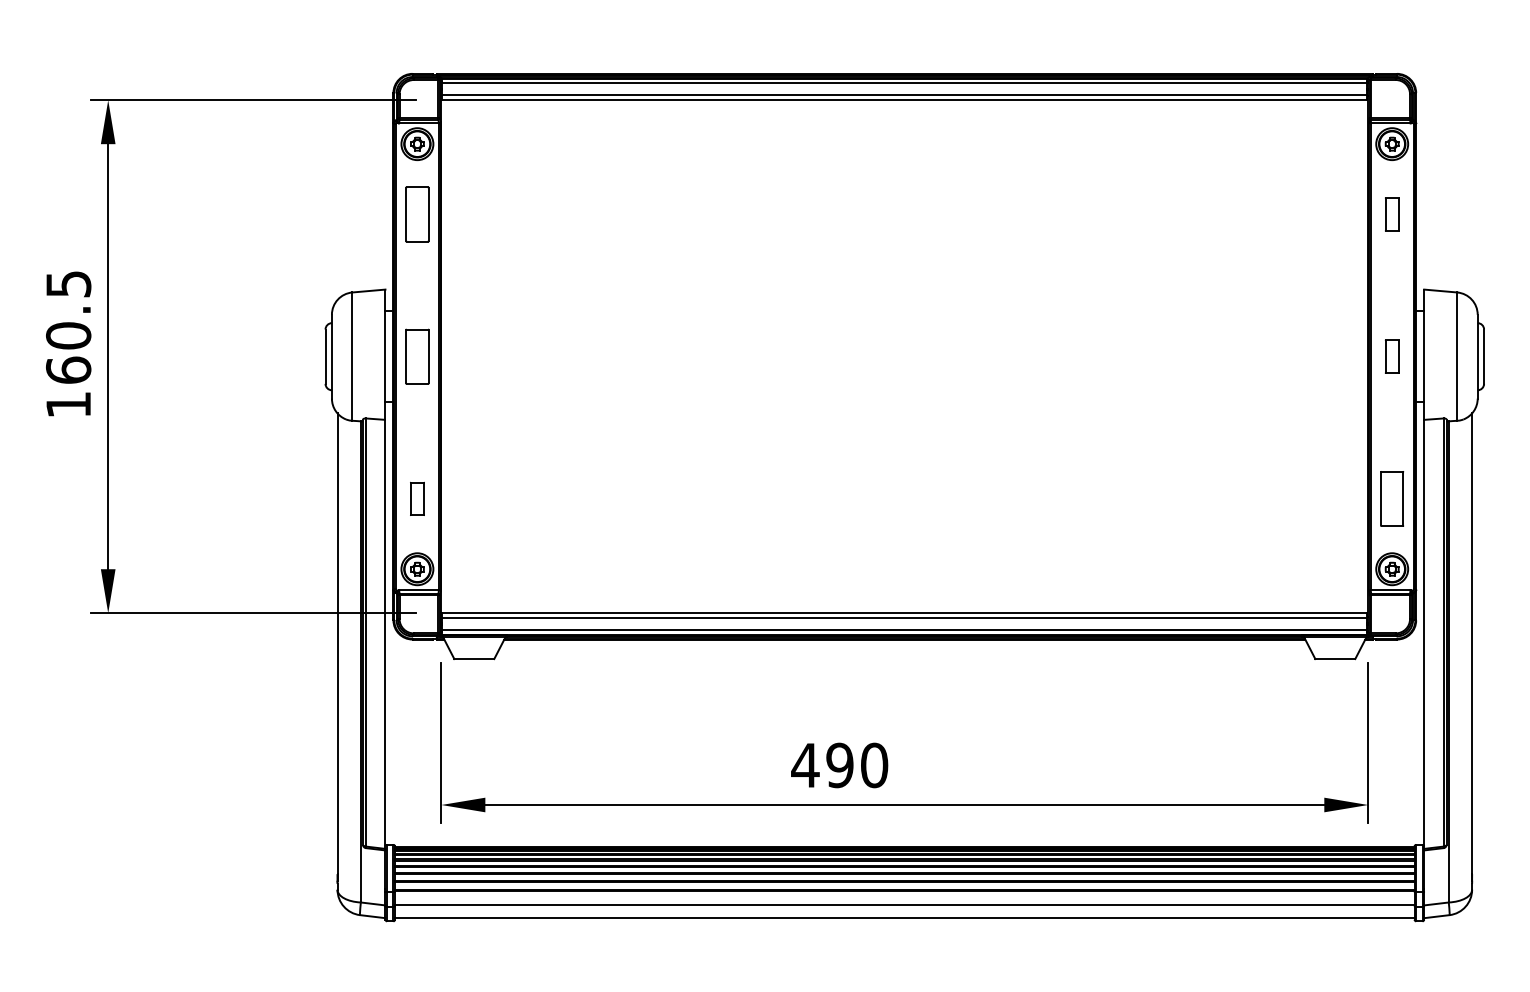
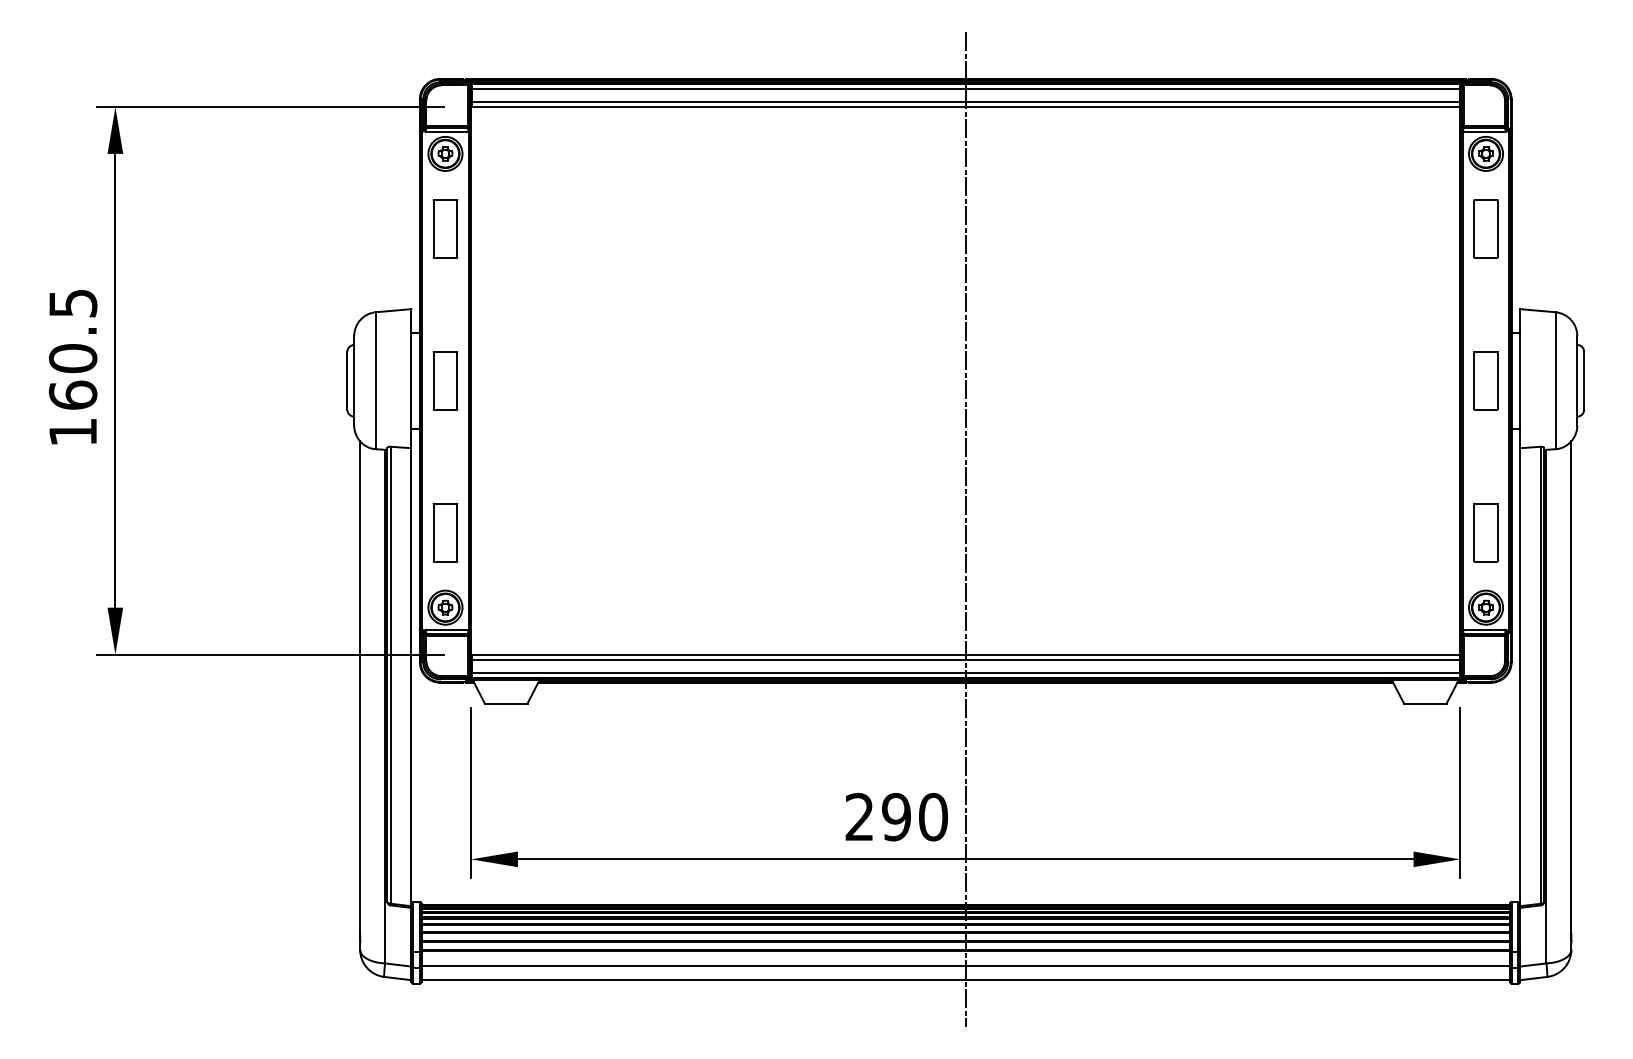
part: (1392, 214) -> (1486, 228), size x1.67
part: (1392, 356) -> (1486, 380), size x1.67
line: (904, 495) -> (965, 528), added
part: (417, 498) -> (445, 532), size x1.67
text: (805, 764) -> (859, 816), 490 -> 290

